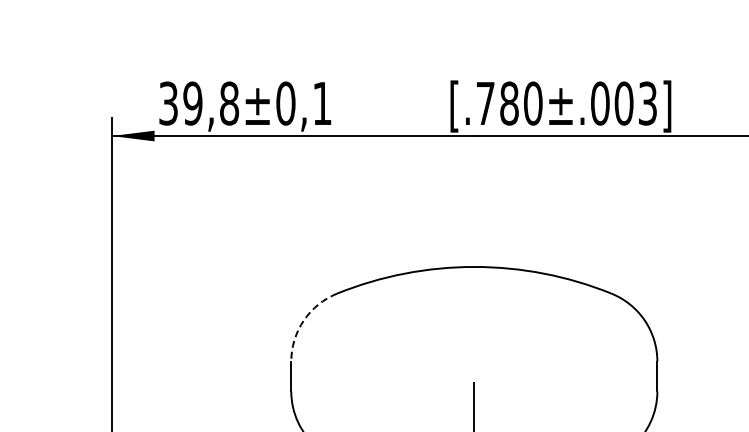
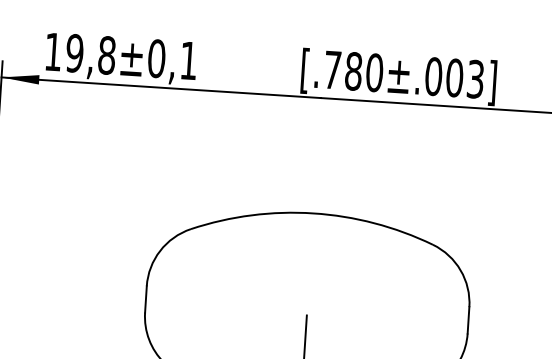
text: (168, 103) -> (53, 51), 39,8±0,1 -> 19,8±0,1
arc: (303, 320) -> (159, 250), dashed -> solid

